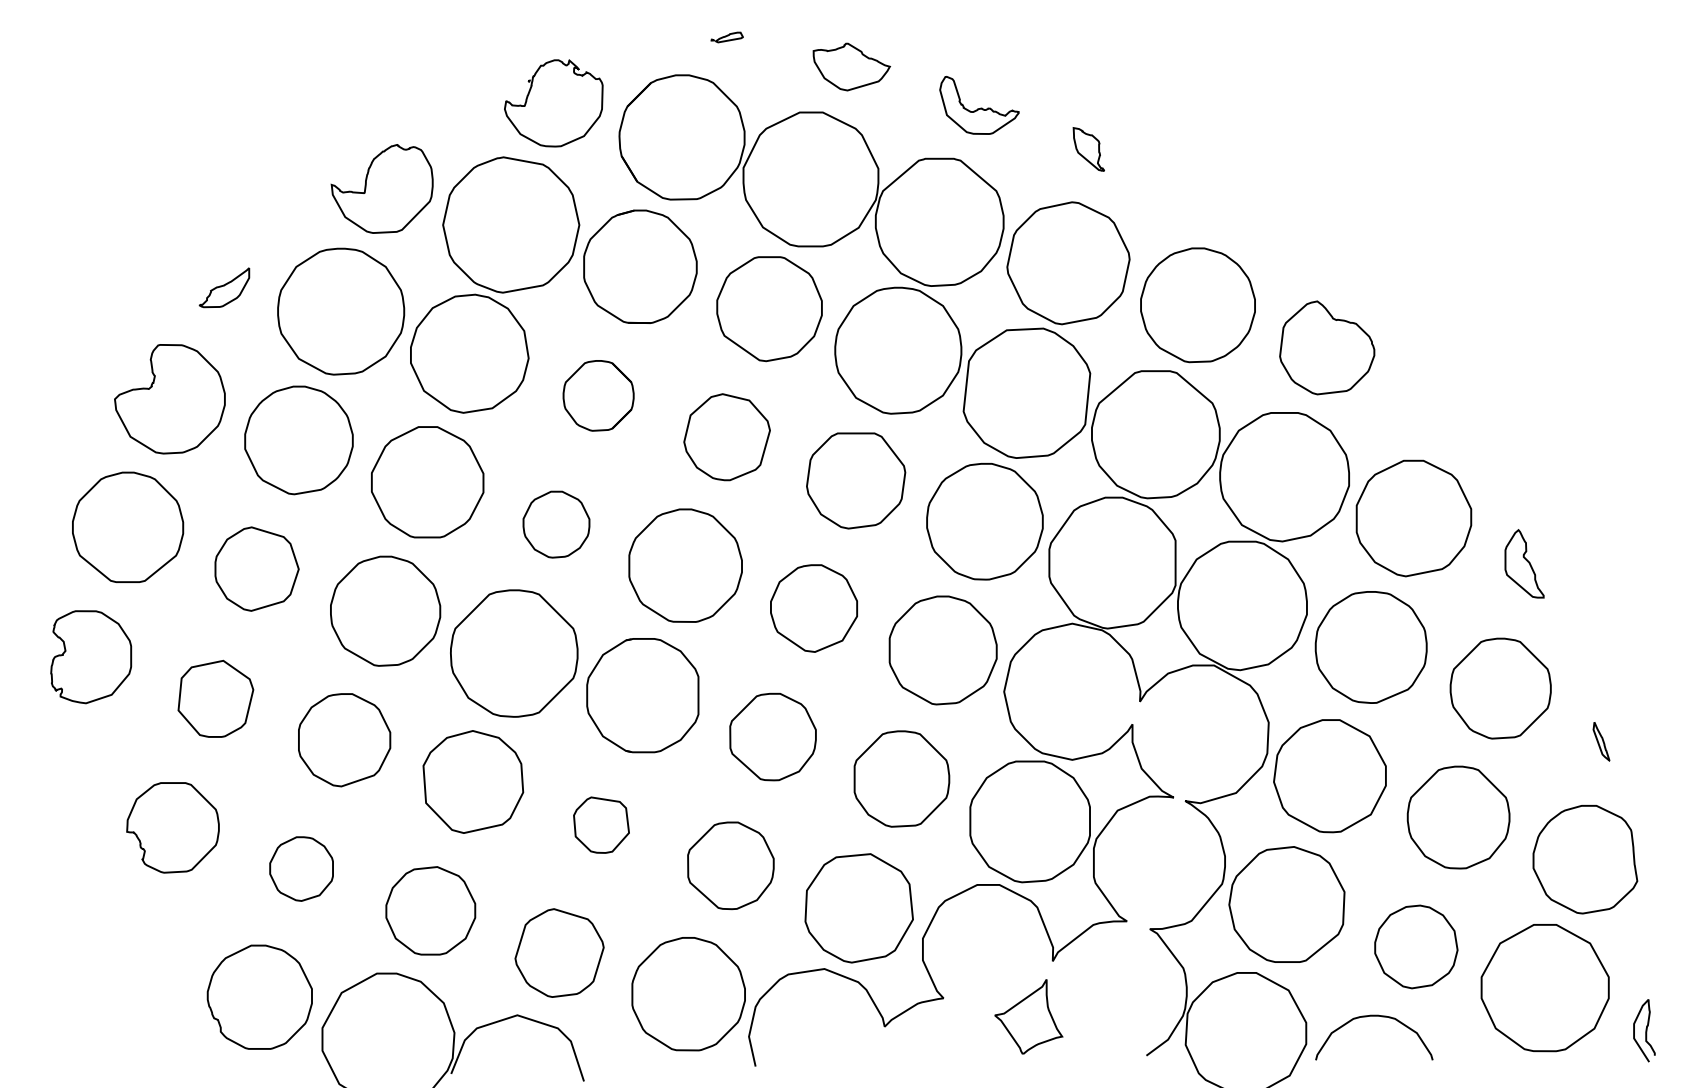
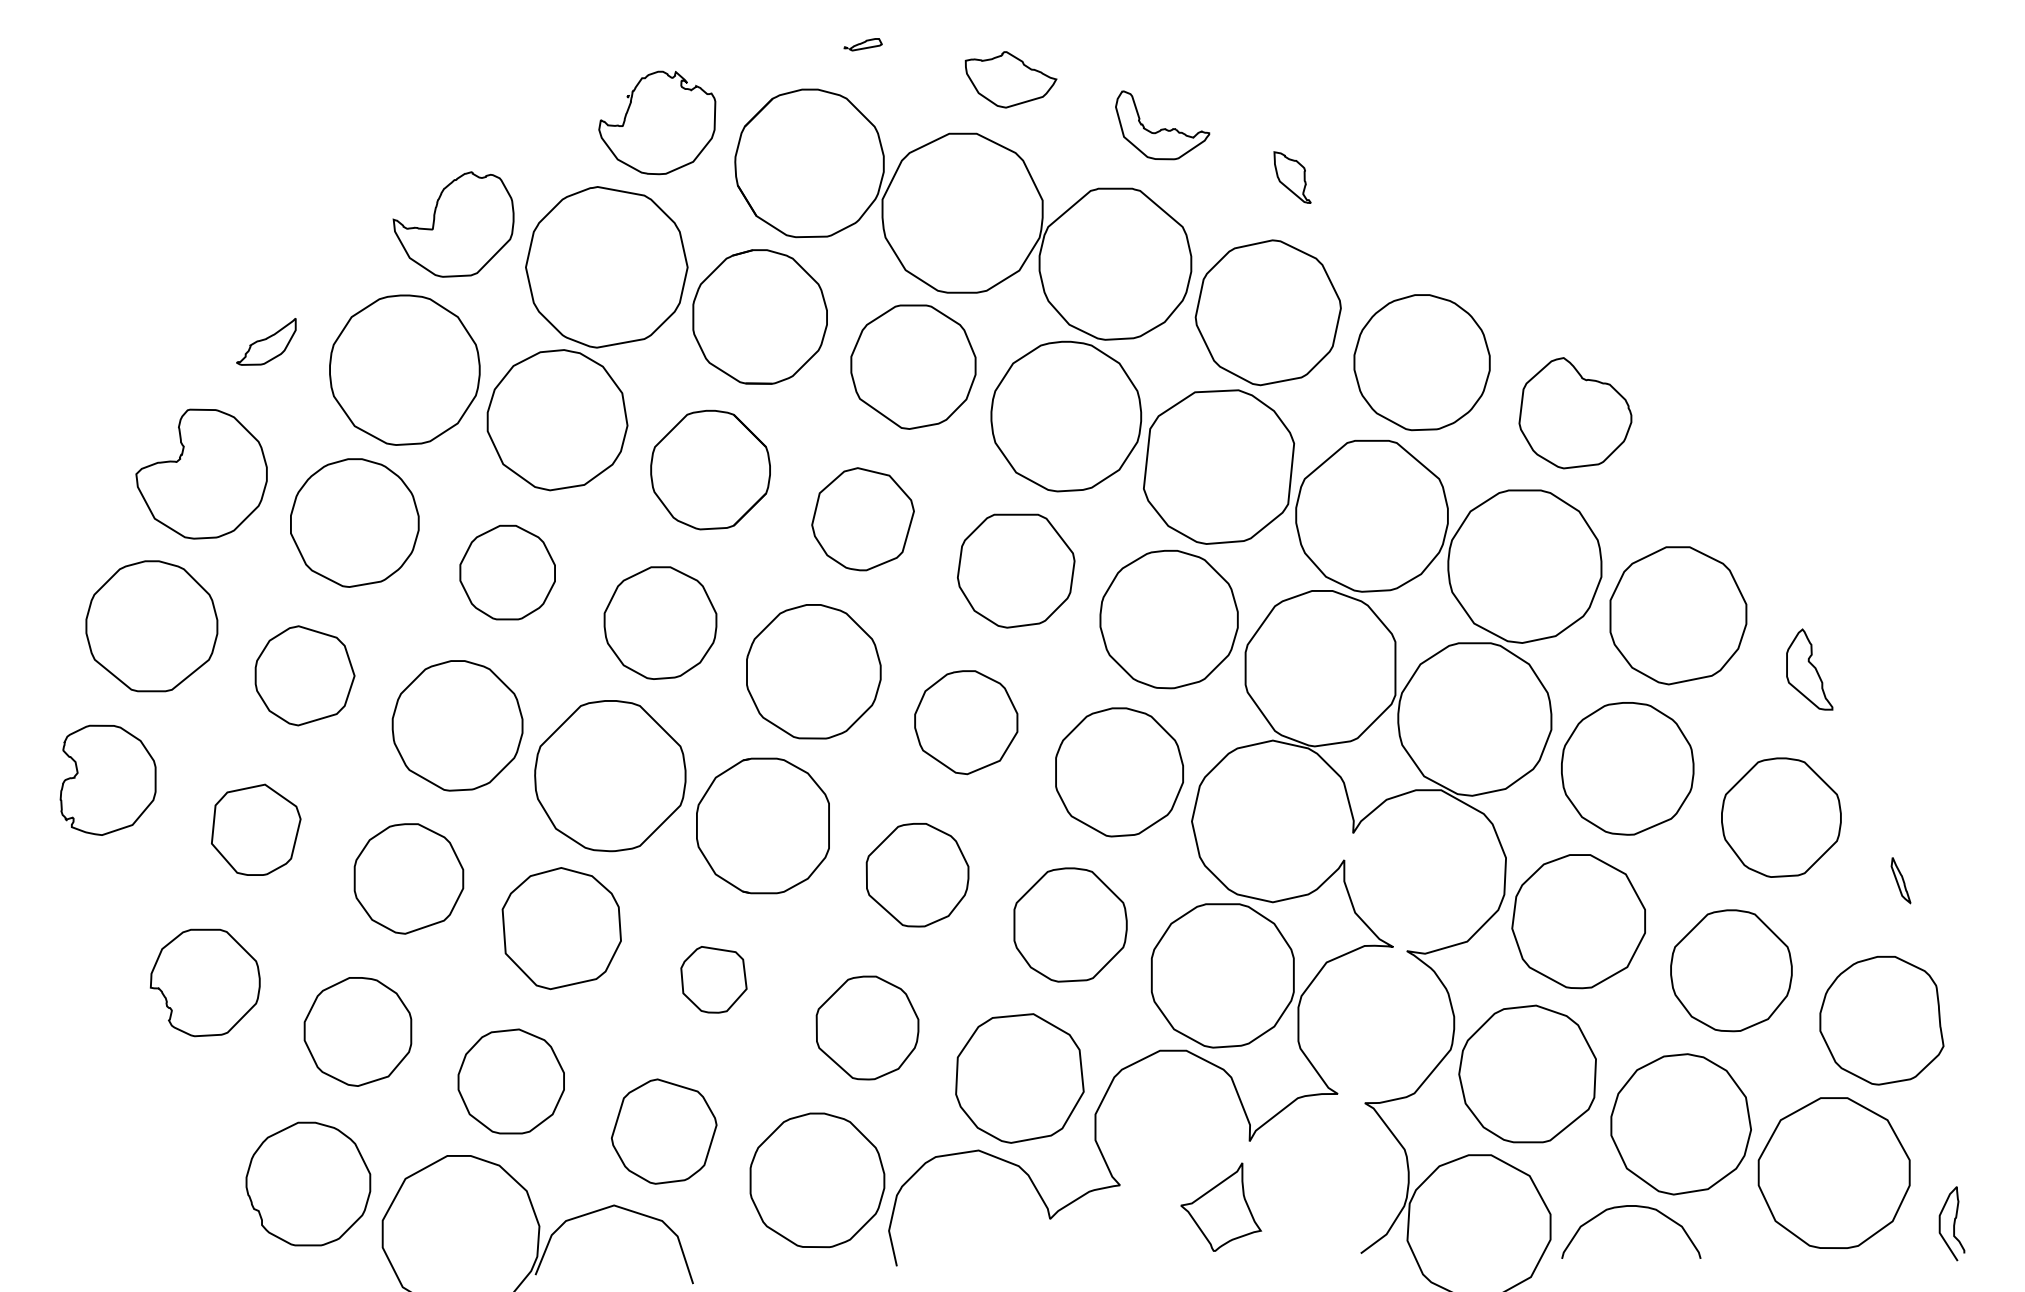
part: (598, 395) -> (710, 469), size x1.43
part: (427, 481) -> (507, 571), size x0.71
part: (556, 524) -> (660, 622), size x1.43
part: (301, 868) -> (357, 1031), size x1.43
part: (1416, 946) -> (1681, 1123), size x1.43

